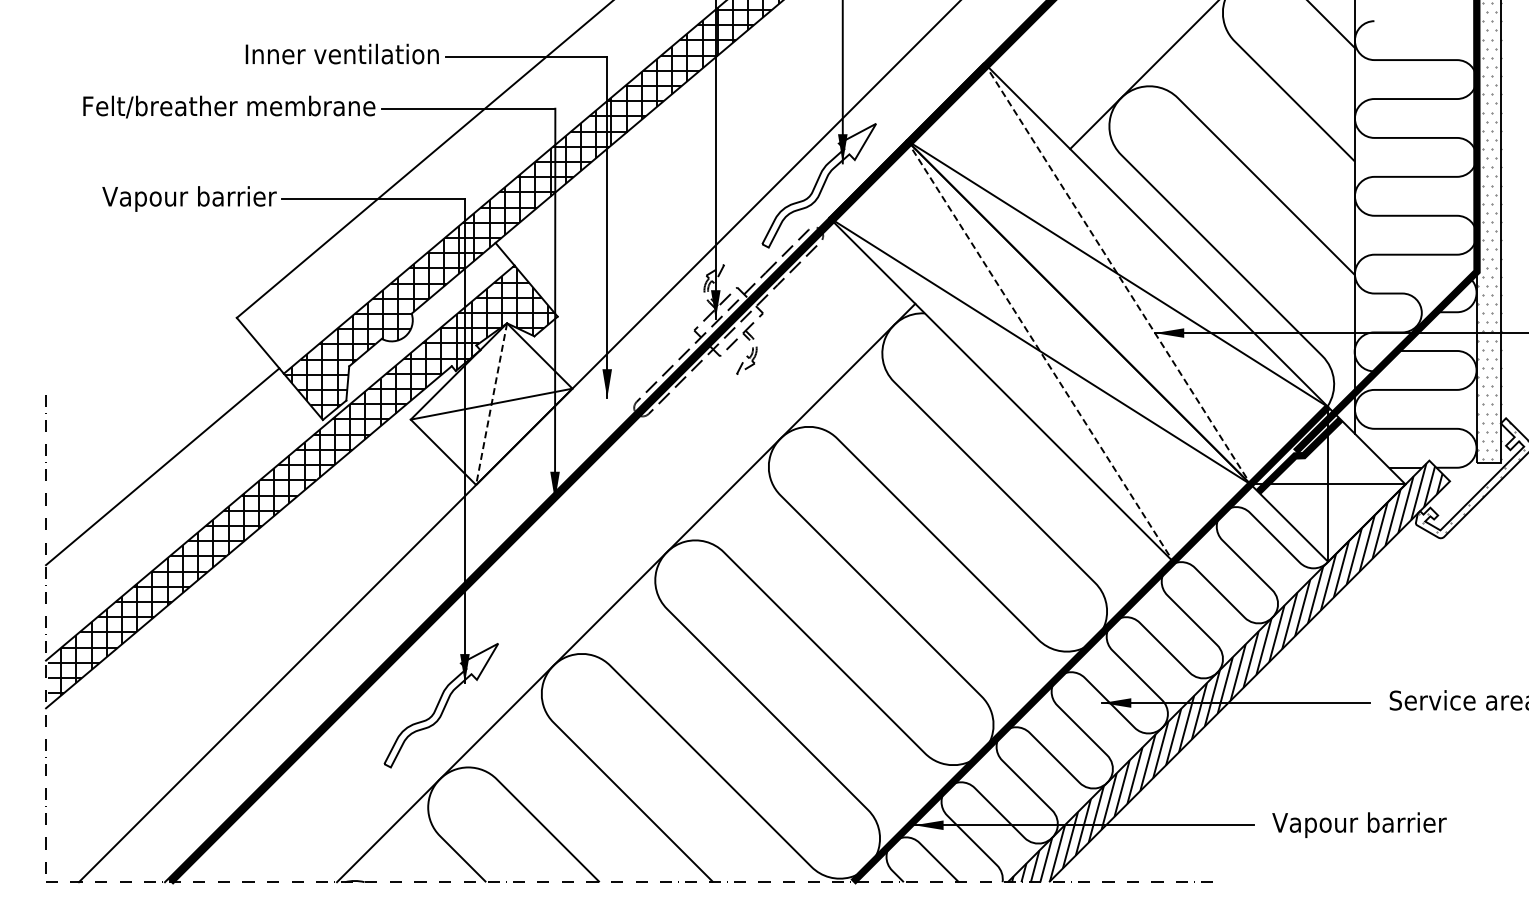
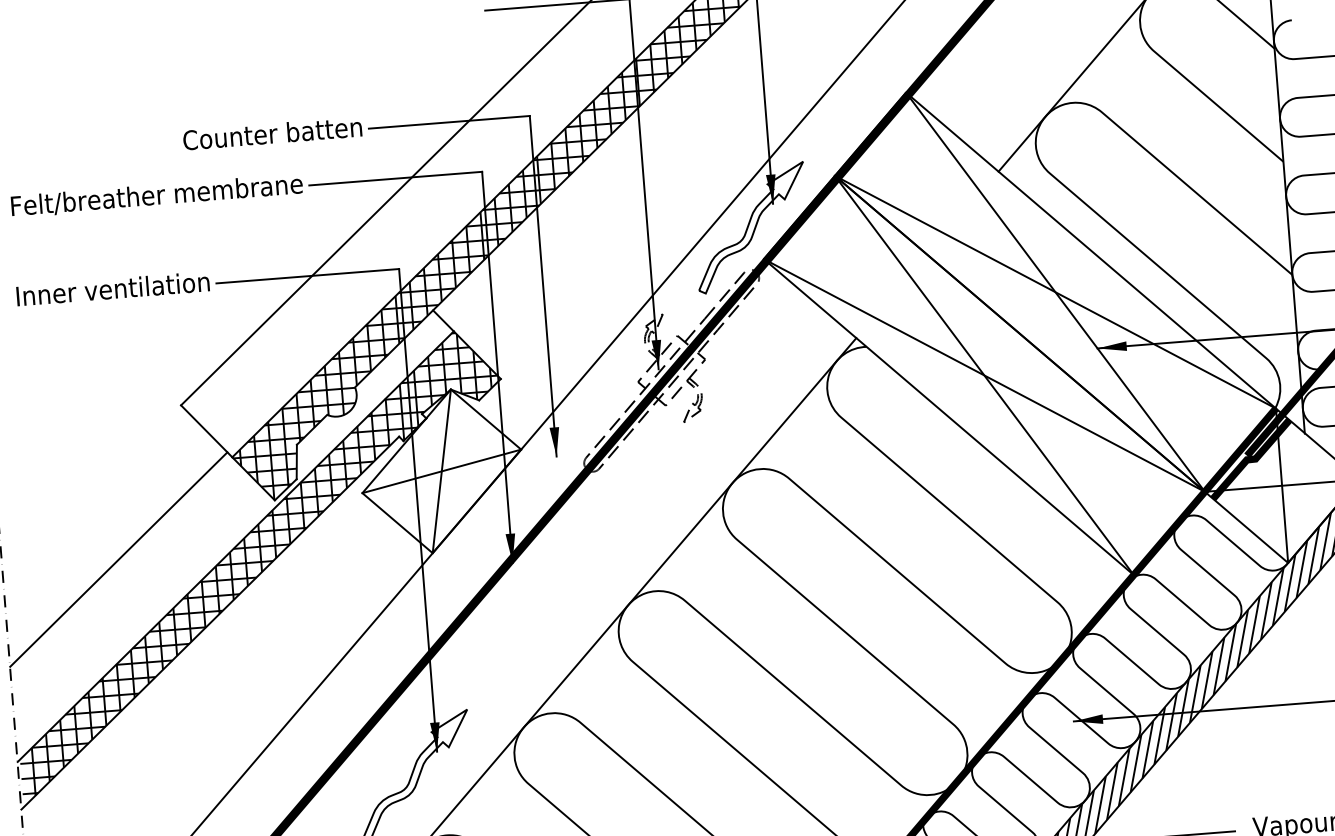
text: (334, 53) -> (257, 134), Inner ventilation -> Counter batten
text: (178, 198) -> (113, 290), Vapour barrier -> Inner ventilation
line: (1117, 274) -> (1055, 292), dashed -> solid
line: (1040, 351) -> (984, 375), dashed -> solid
line: (491, 404) -> (441, 471), dashed -> solid

